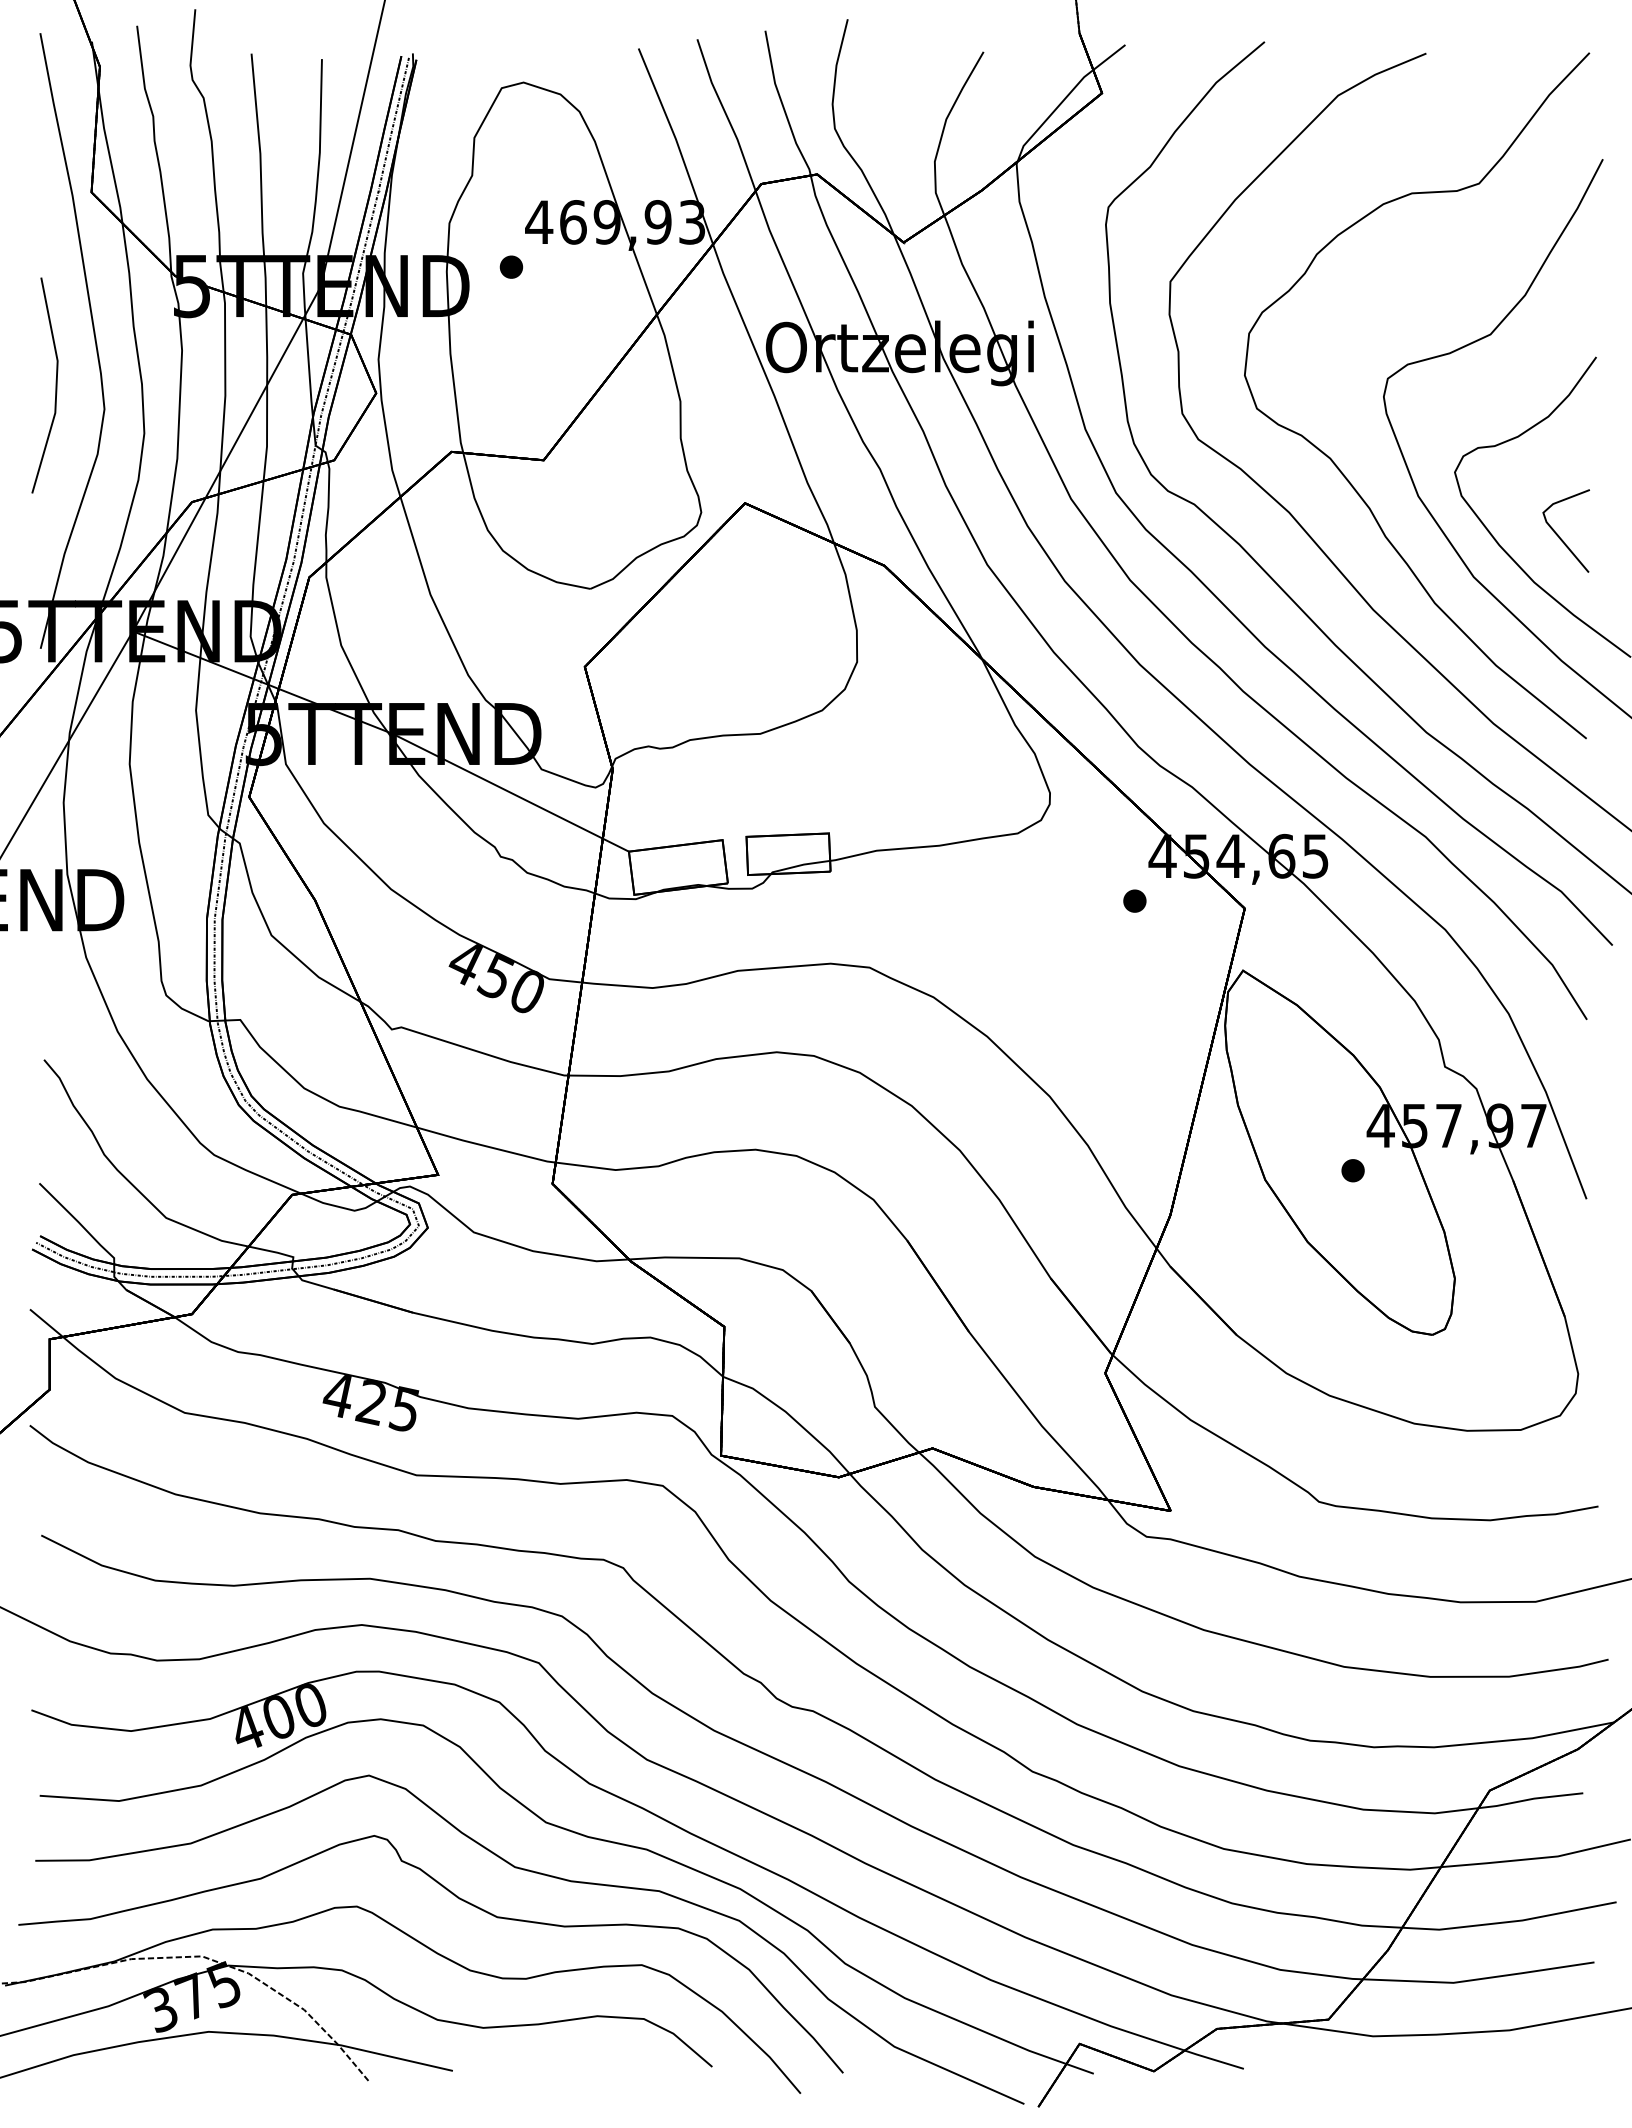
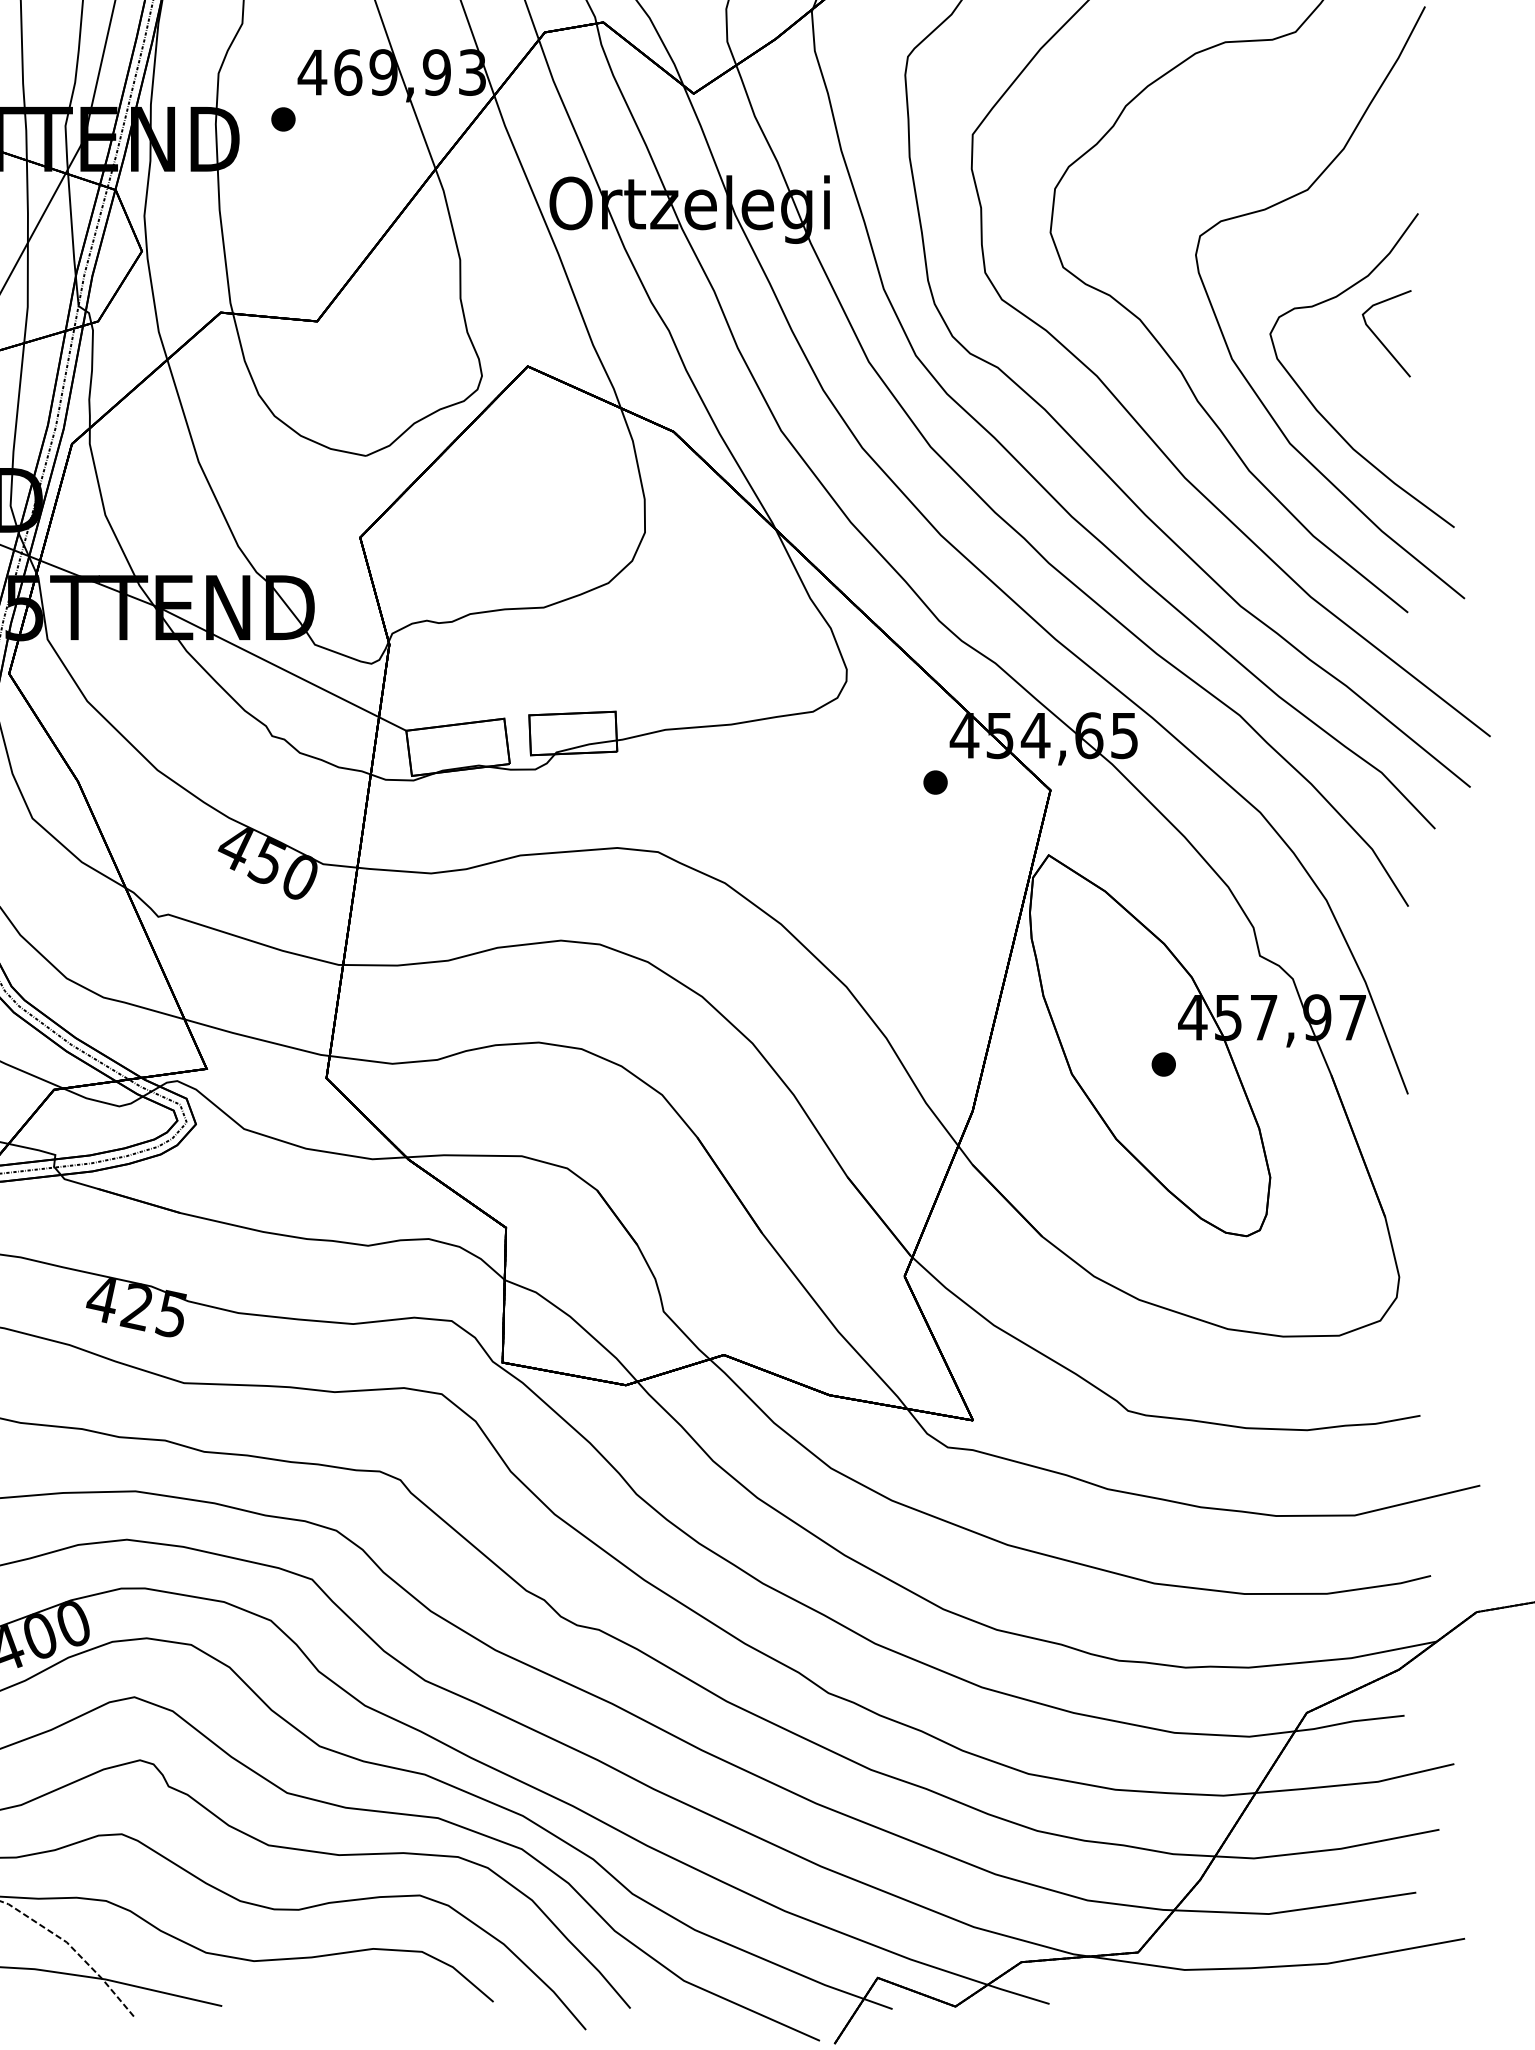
part: (1559, 535) -> (1379, 338), moved

